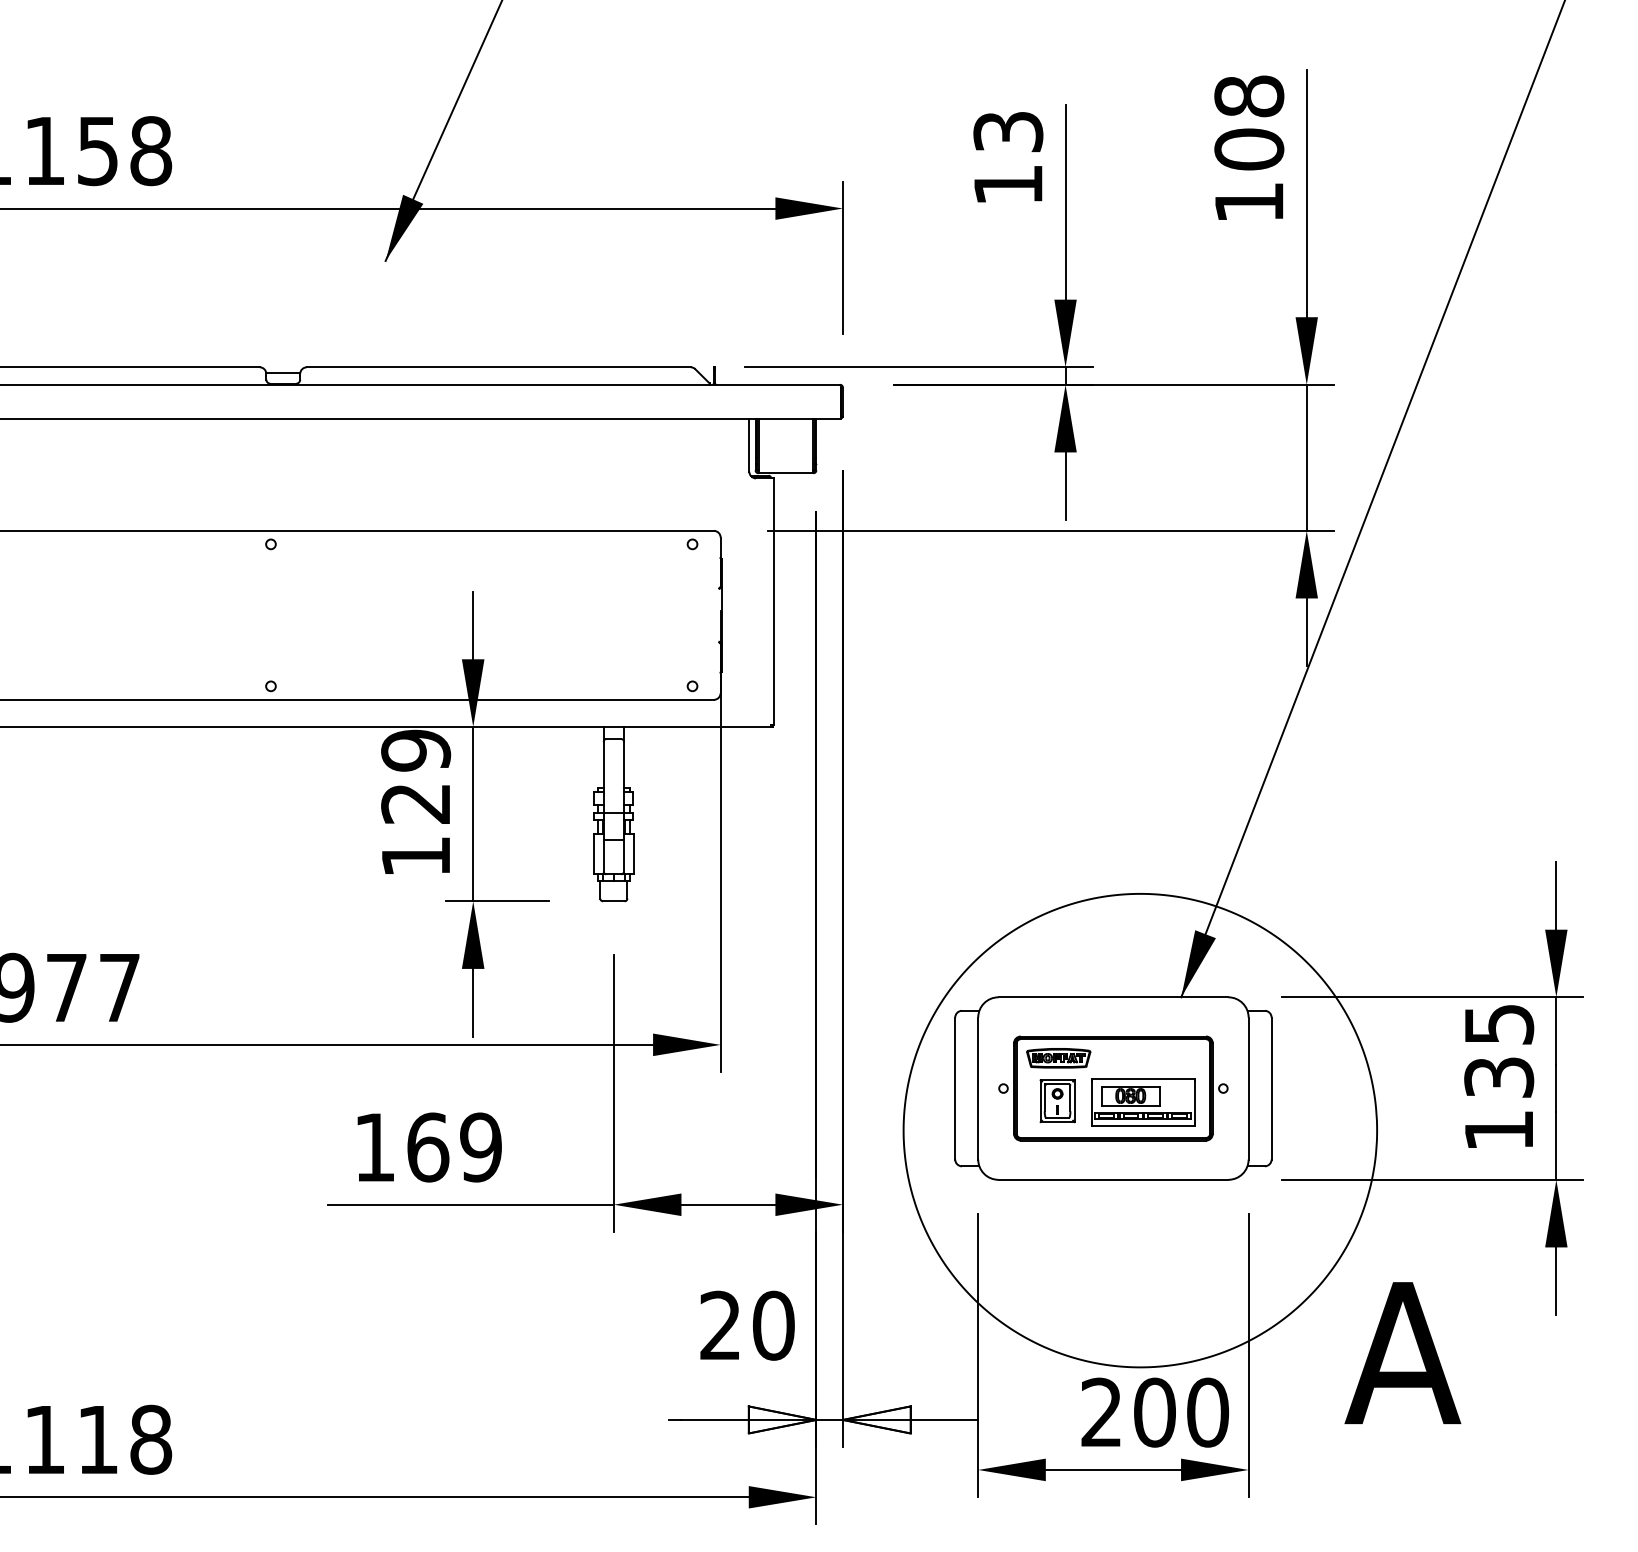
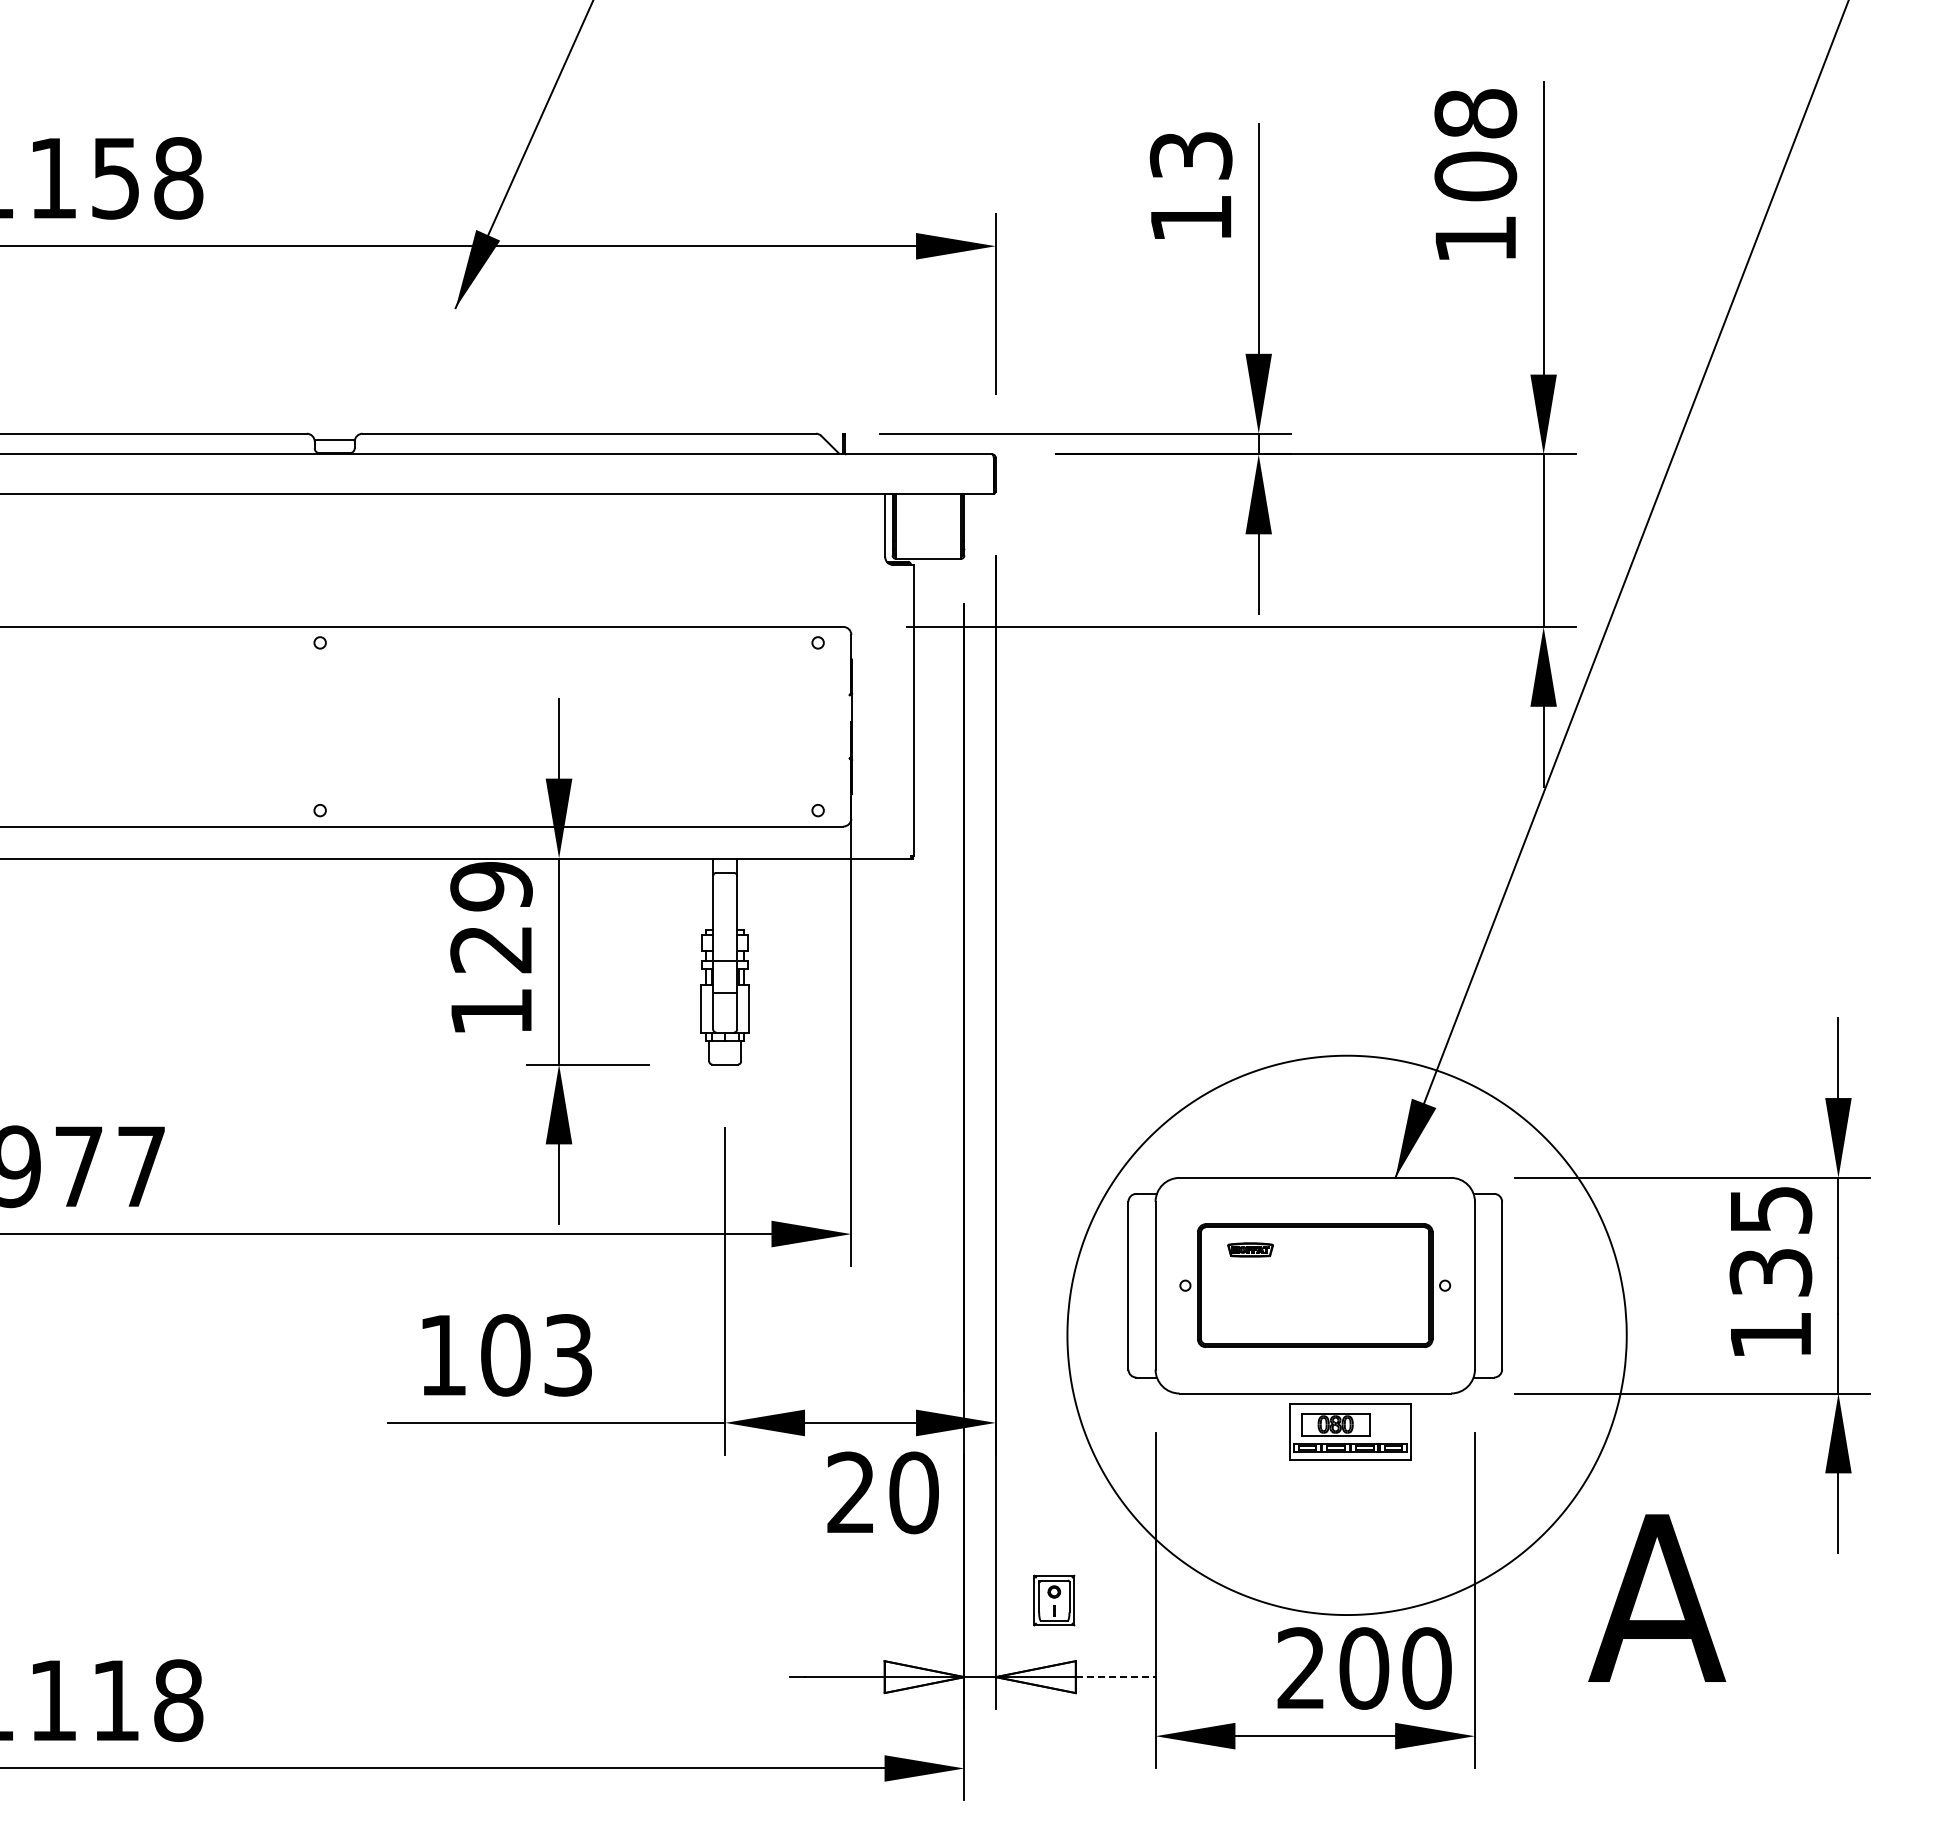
part: (1058, 1057) -> (1250, 1249), size x0.6
part: (1057, 1101) -> (1054, 1600), moved
part: (1143, 1101) -> (1350, 1431), moved
text: (454, 1147) -> (536, 1355), 169 -> 103
text: (747, 1325) -> (882, 1492), moved
line: (944, 1420) -> (1115, 1677), solid -> dashed

